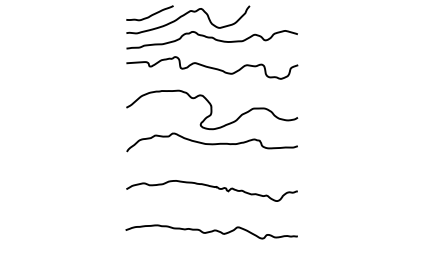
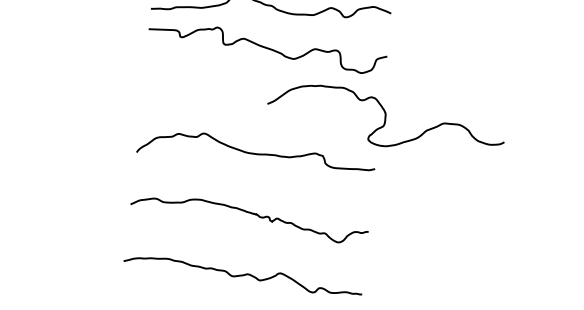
curve: (212, 109) -> (386, 118), moved

